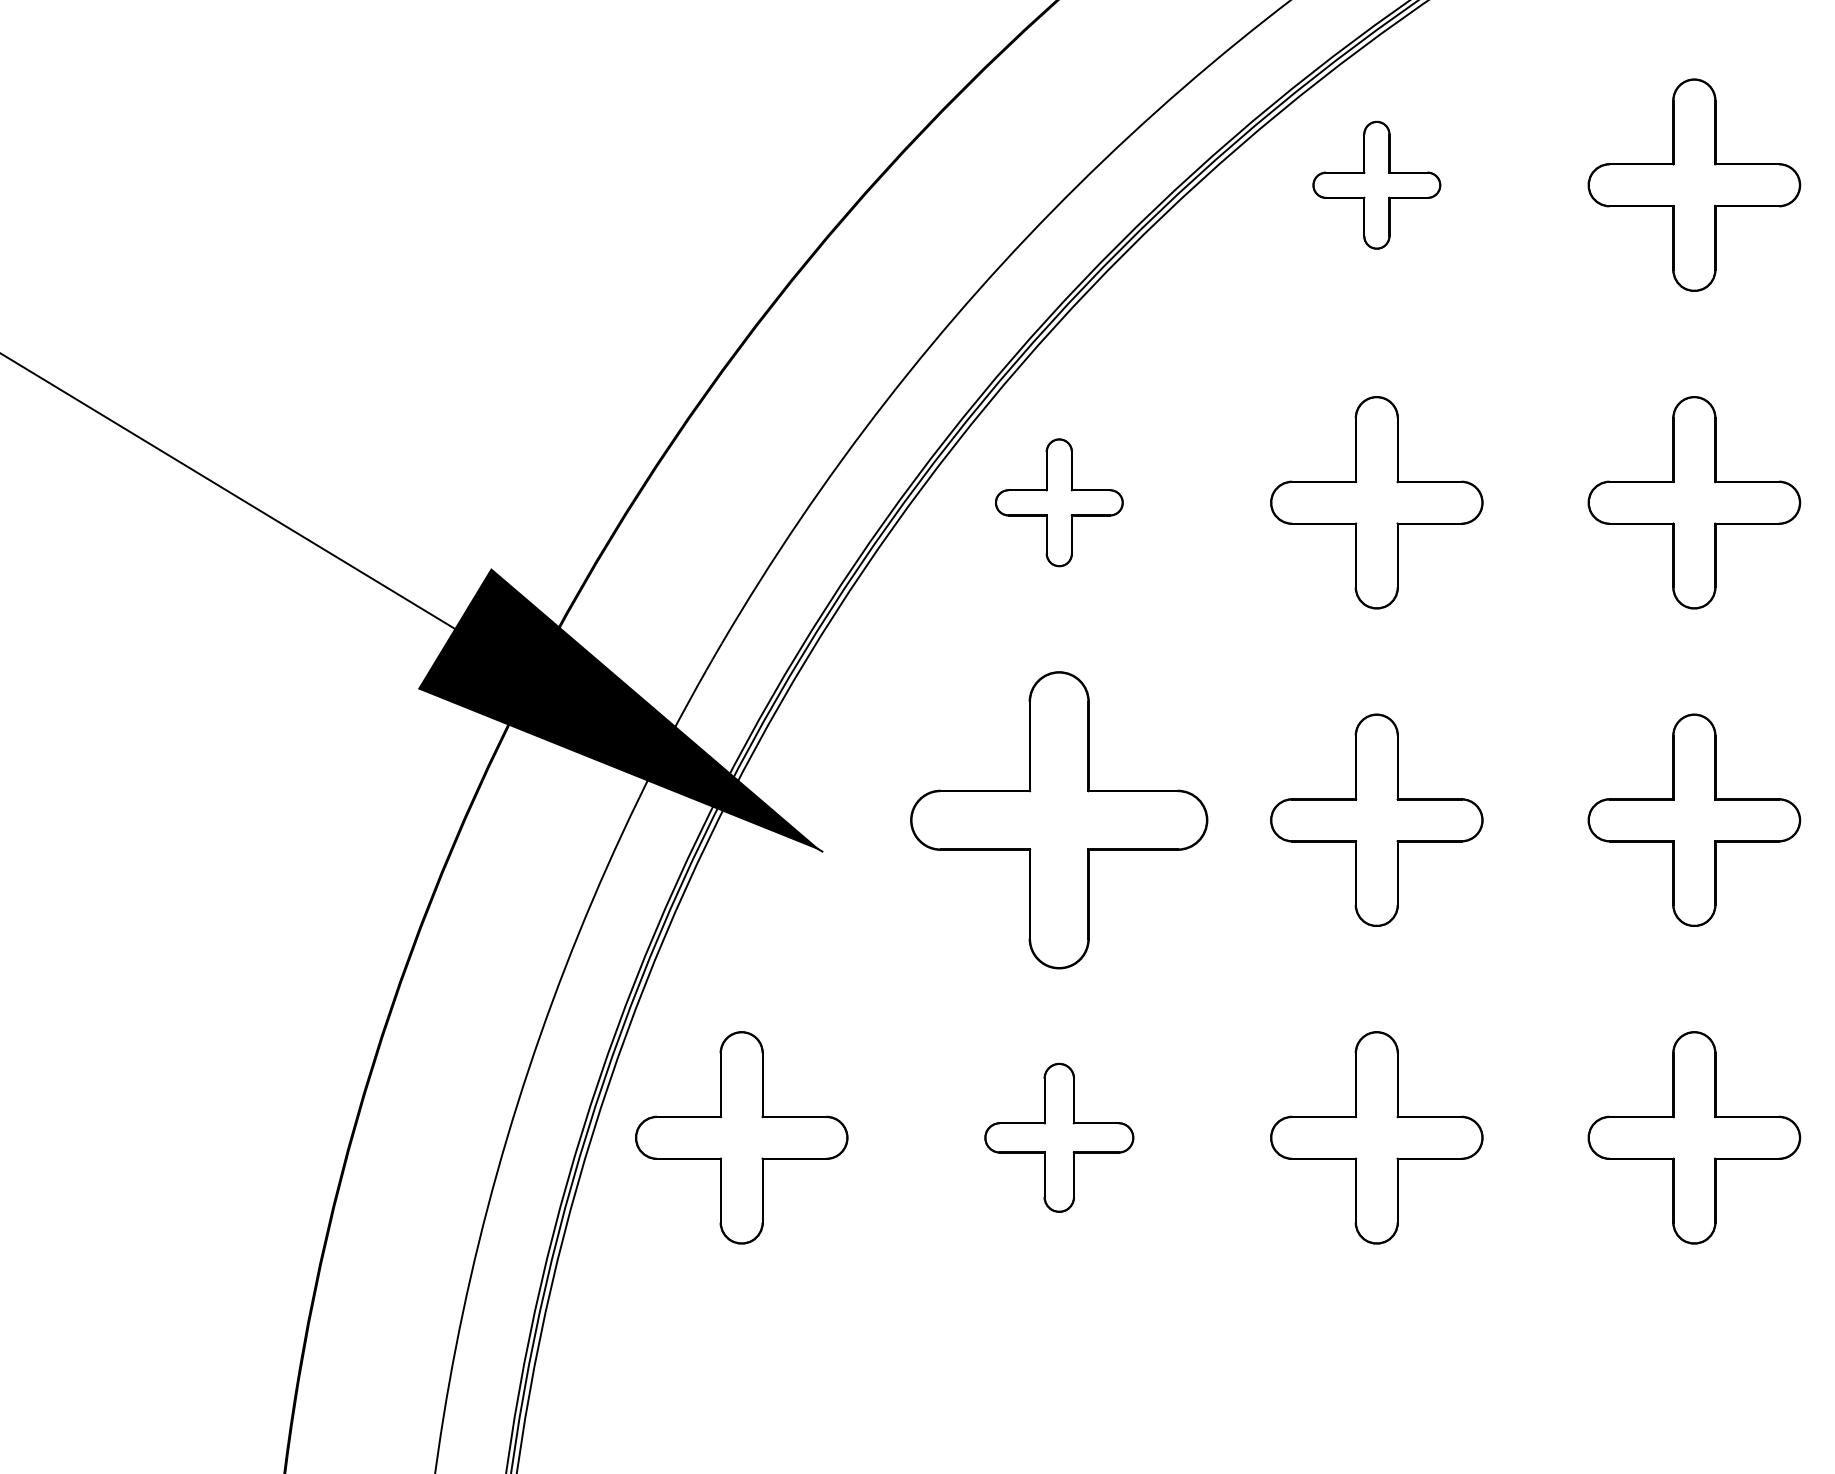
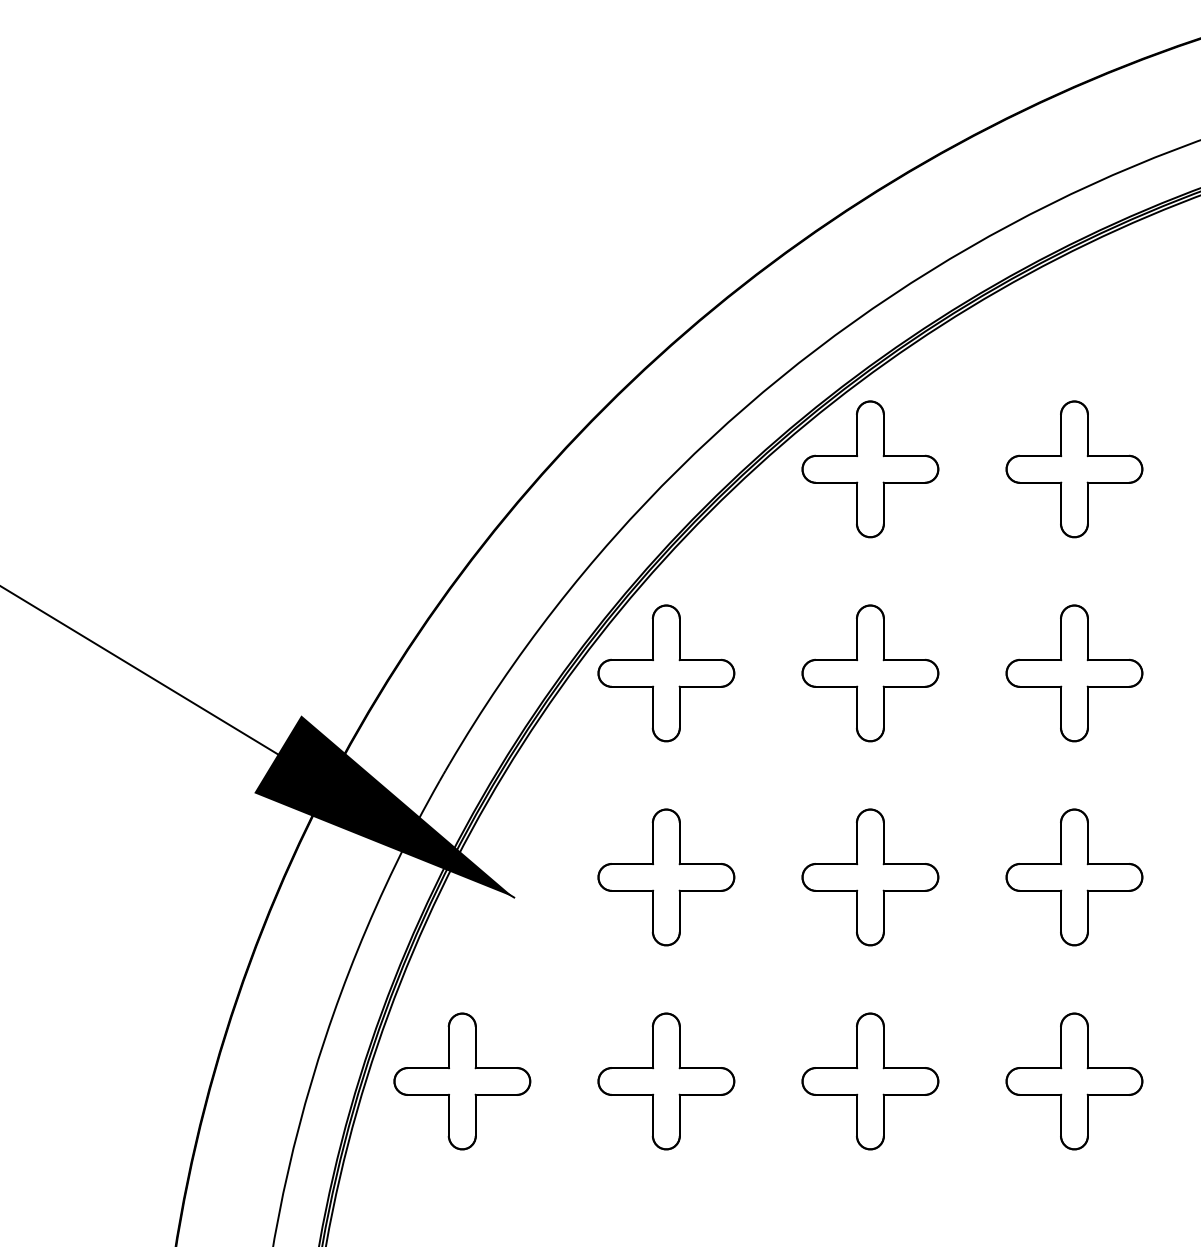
part: (1376, 185) -> (870, 469), size x1.67
part: (1059, 502) -> (666, 673), size x1.67
part: (1059, 820) -> (666, 877), size x0.71
part: (1059, 1137) -> (666, 1081), size x1.43

